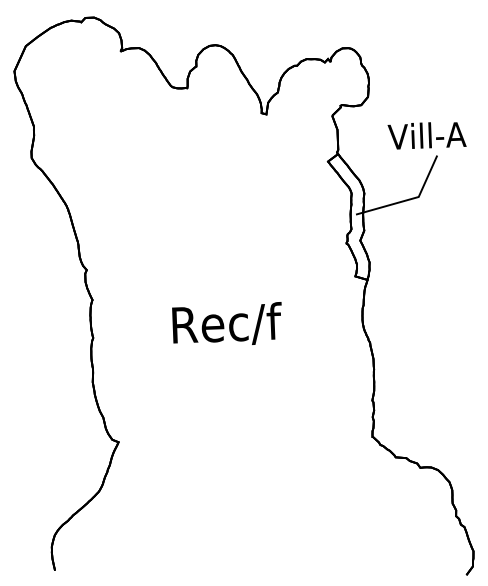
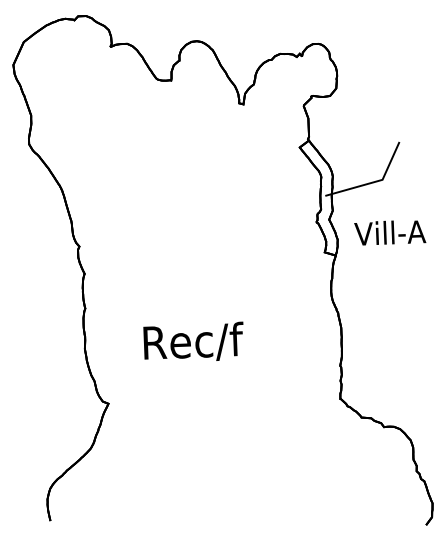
text: (427, 135) -> (390, 232), moved
text: (227, 322) -> (193, 340), moved

